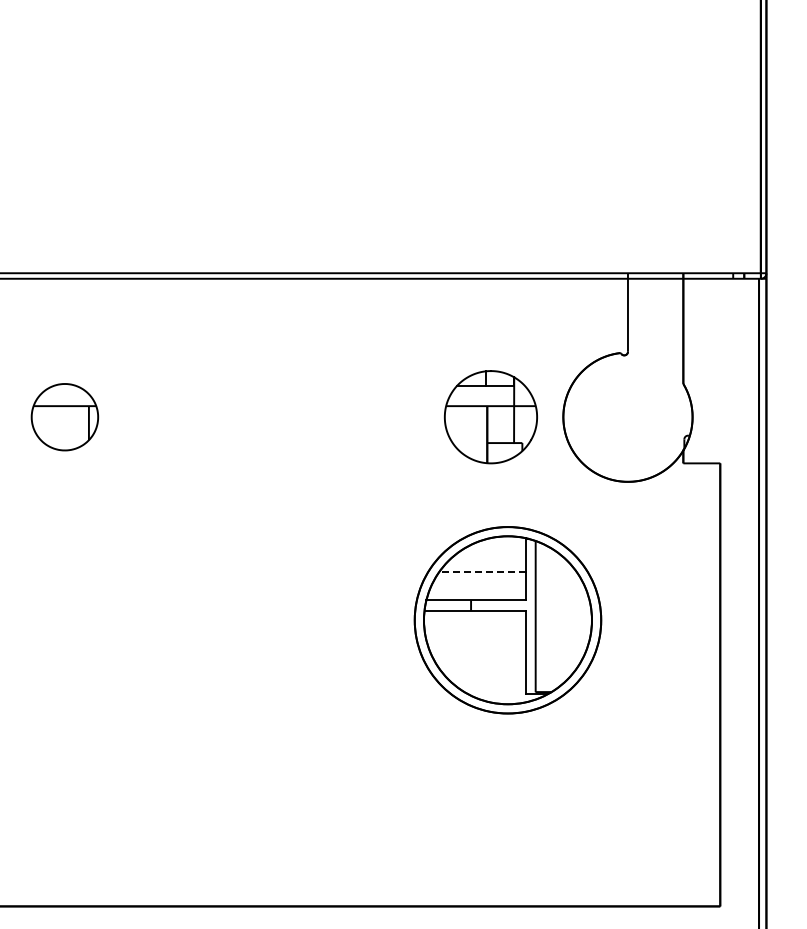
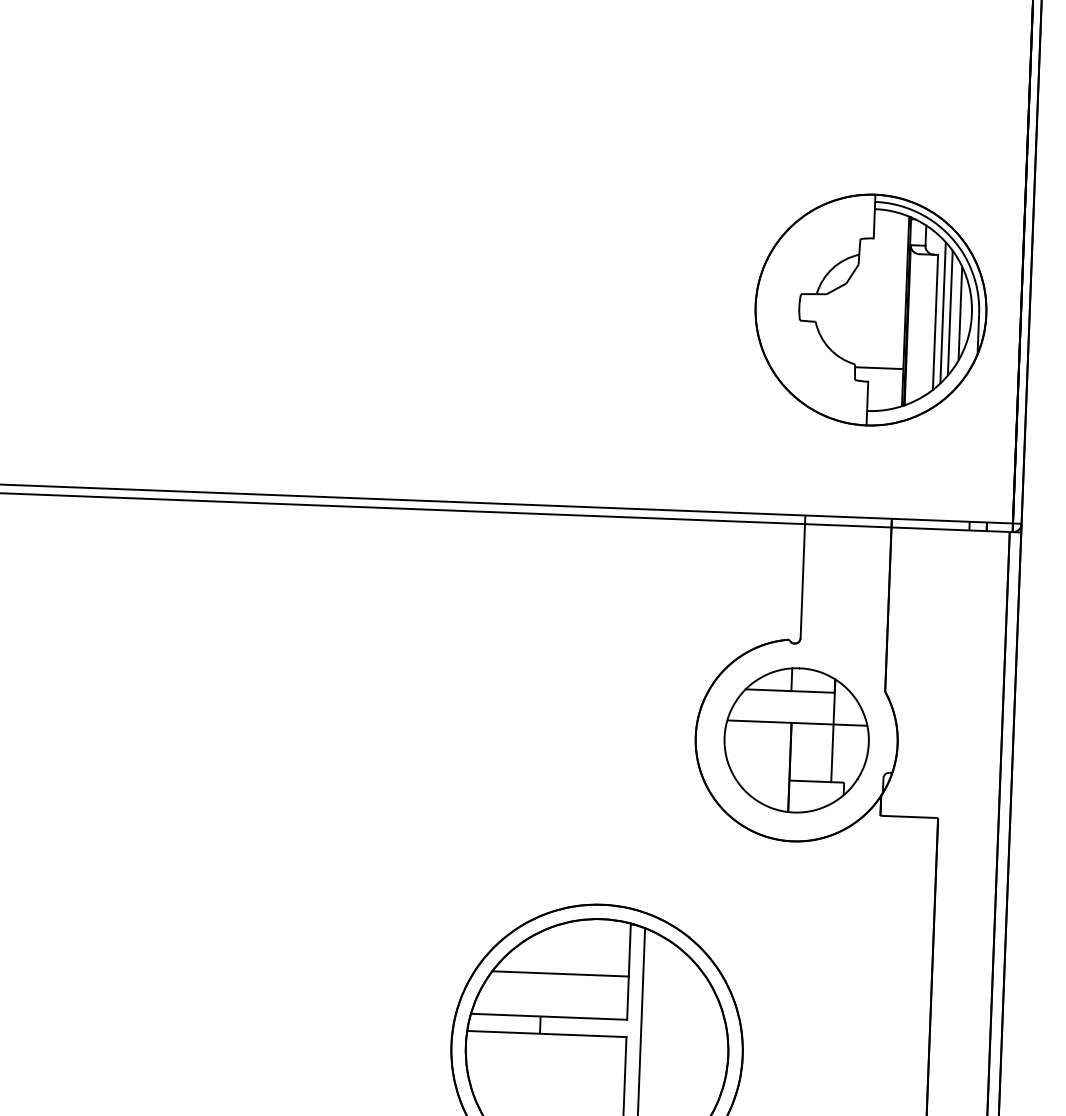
part: (664, 140) -> (870, 310), added
part: (490, 417) -> (795, 740), moved
line: (482, 572) -> (560, 974), dashed -> solid

